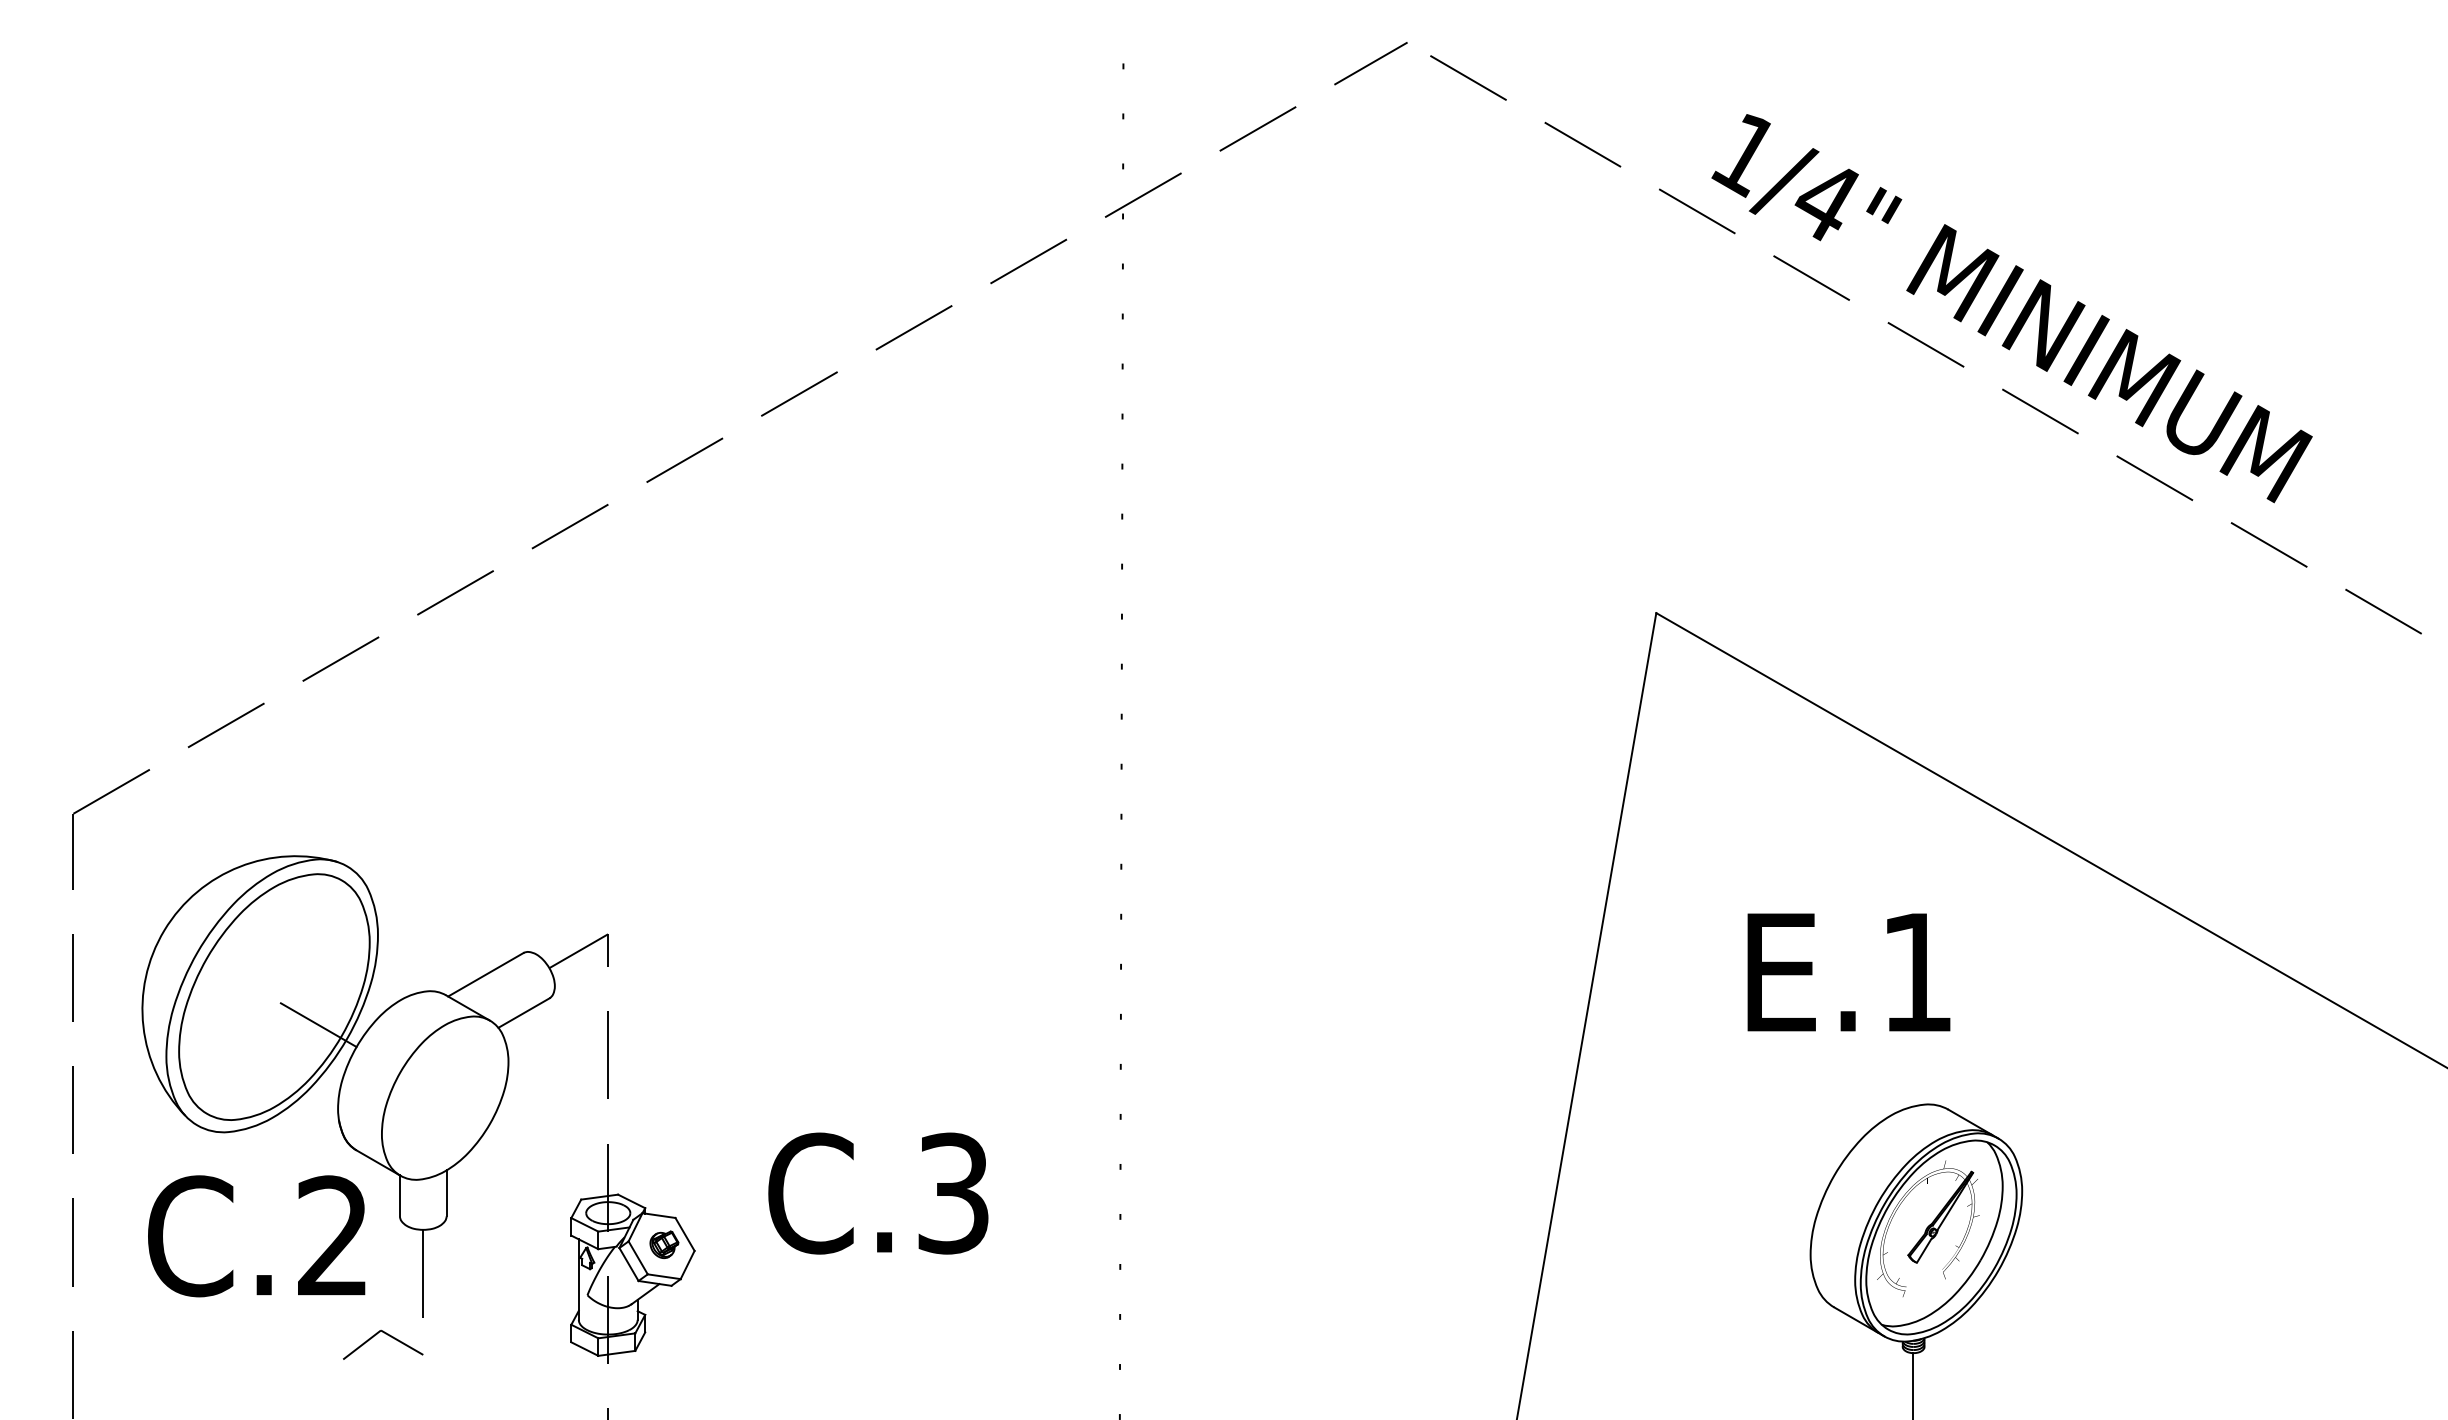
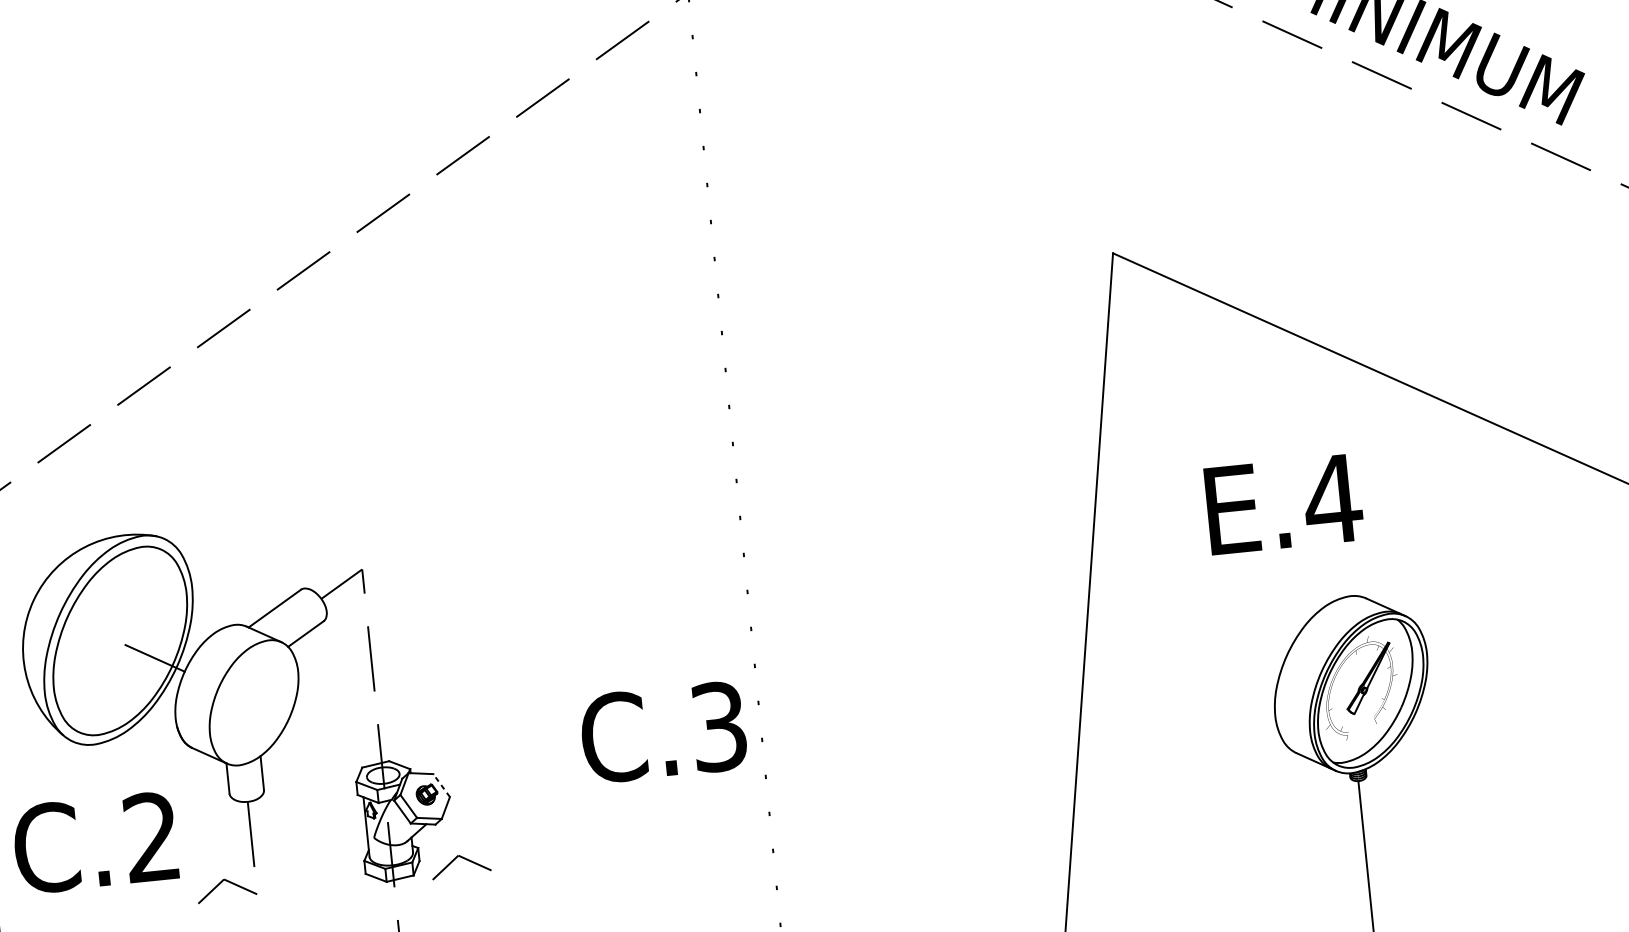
text: (1916, 972) -> (1332, 499), E.1 -> E.4
text: (878, 1193) -> (663, 732), moved
line: (684, 1234) -> (441, 785), solid -> dashed
text: (256, 1236) -> (95, 843), moved
part: (704, 1335) -> (463, 858), added

